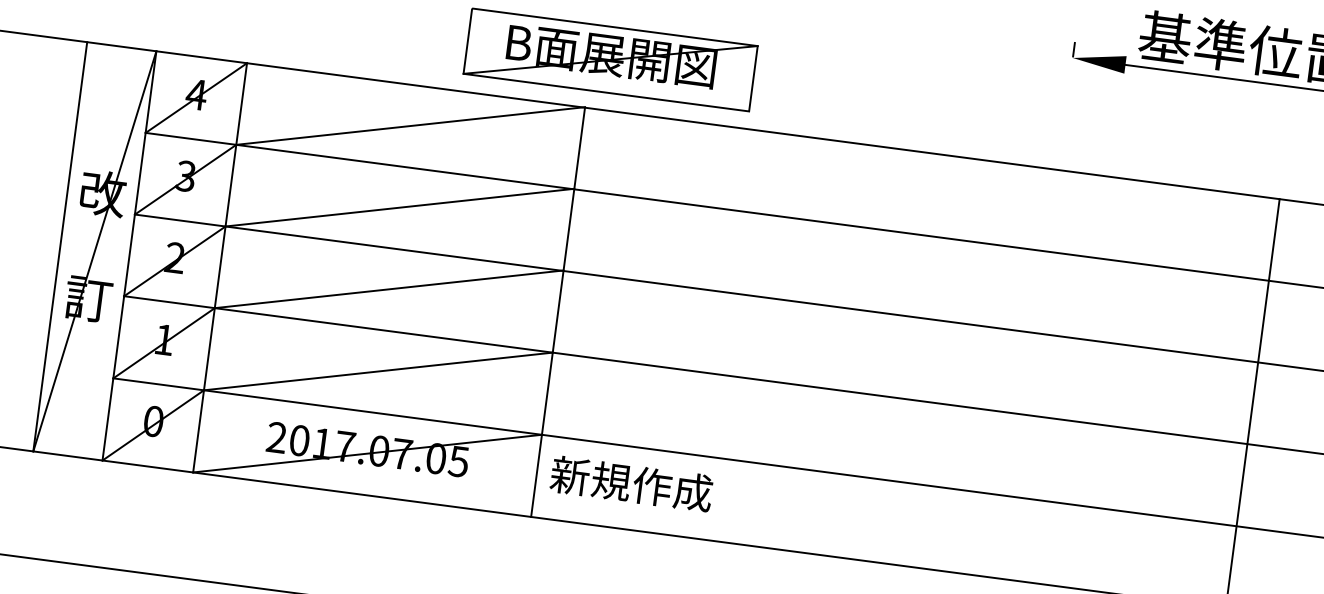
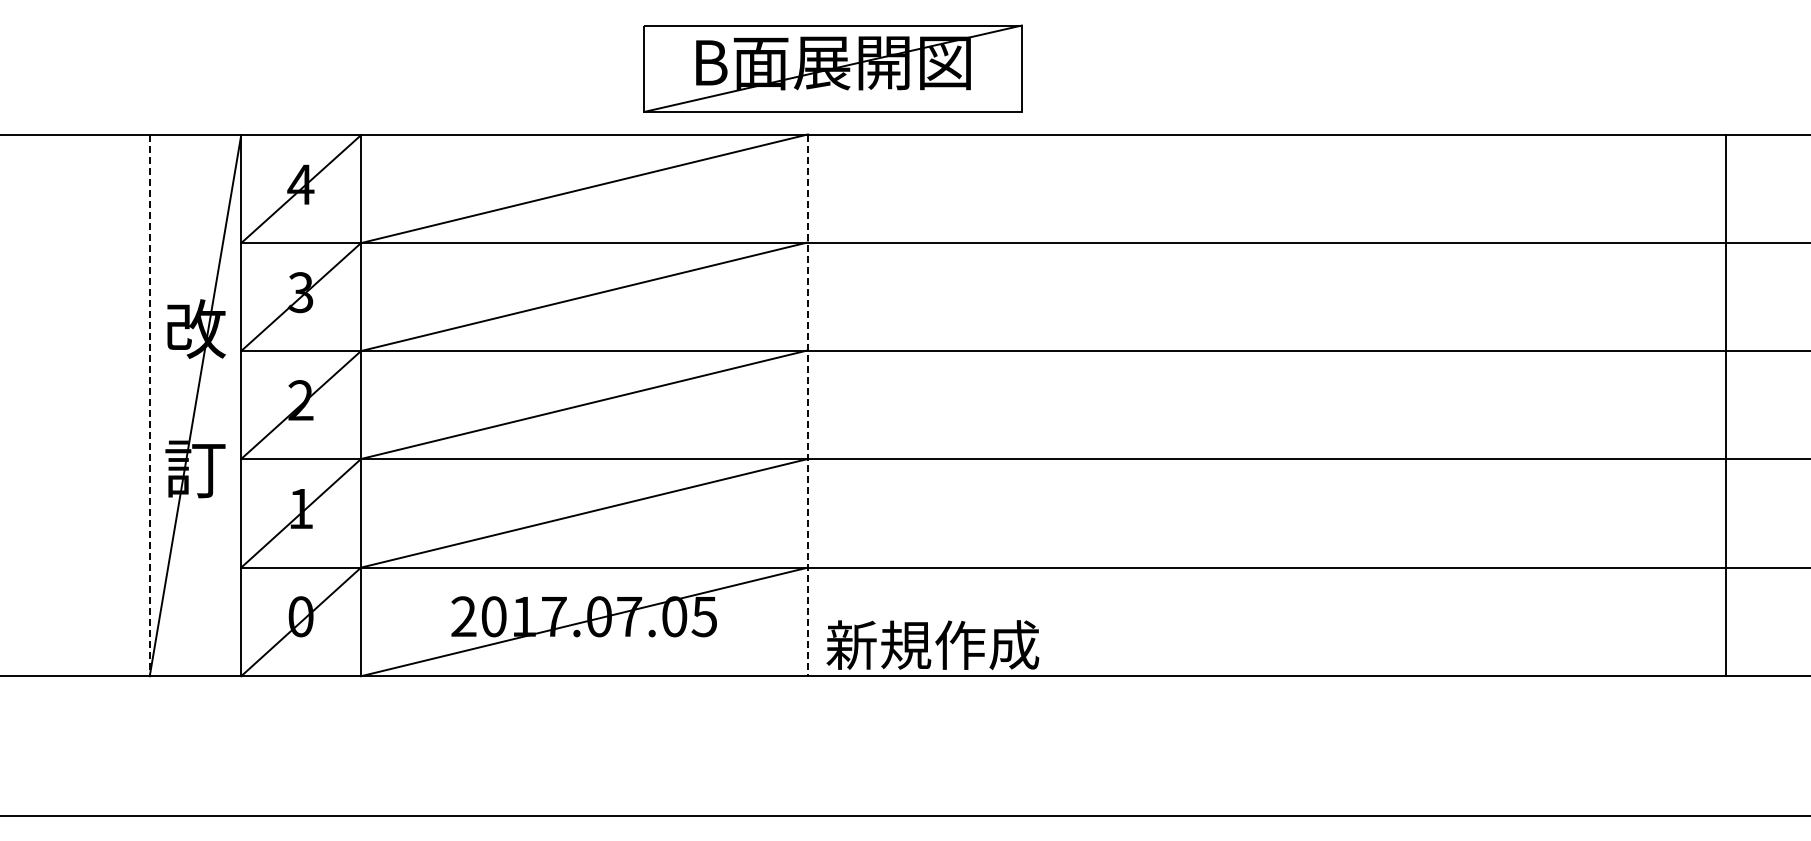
line: (60, 246) -> (149, 405), solid -> dashed
line: (557, 312) -> (807, 405), solid -> dashed
text: (631, 483) -> (932, 644), moved

